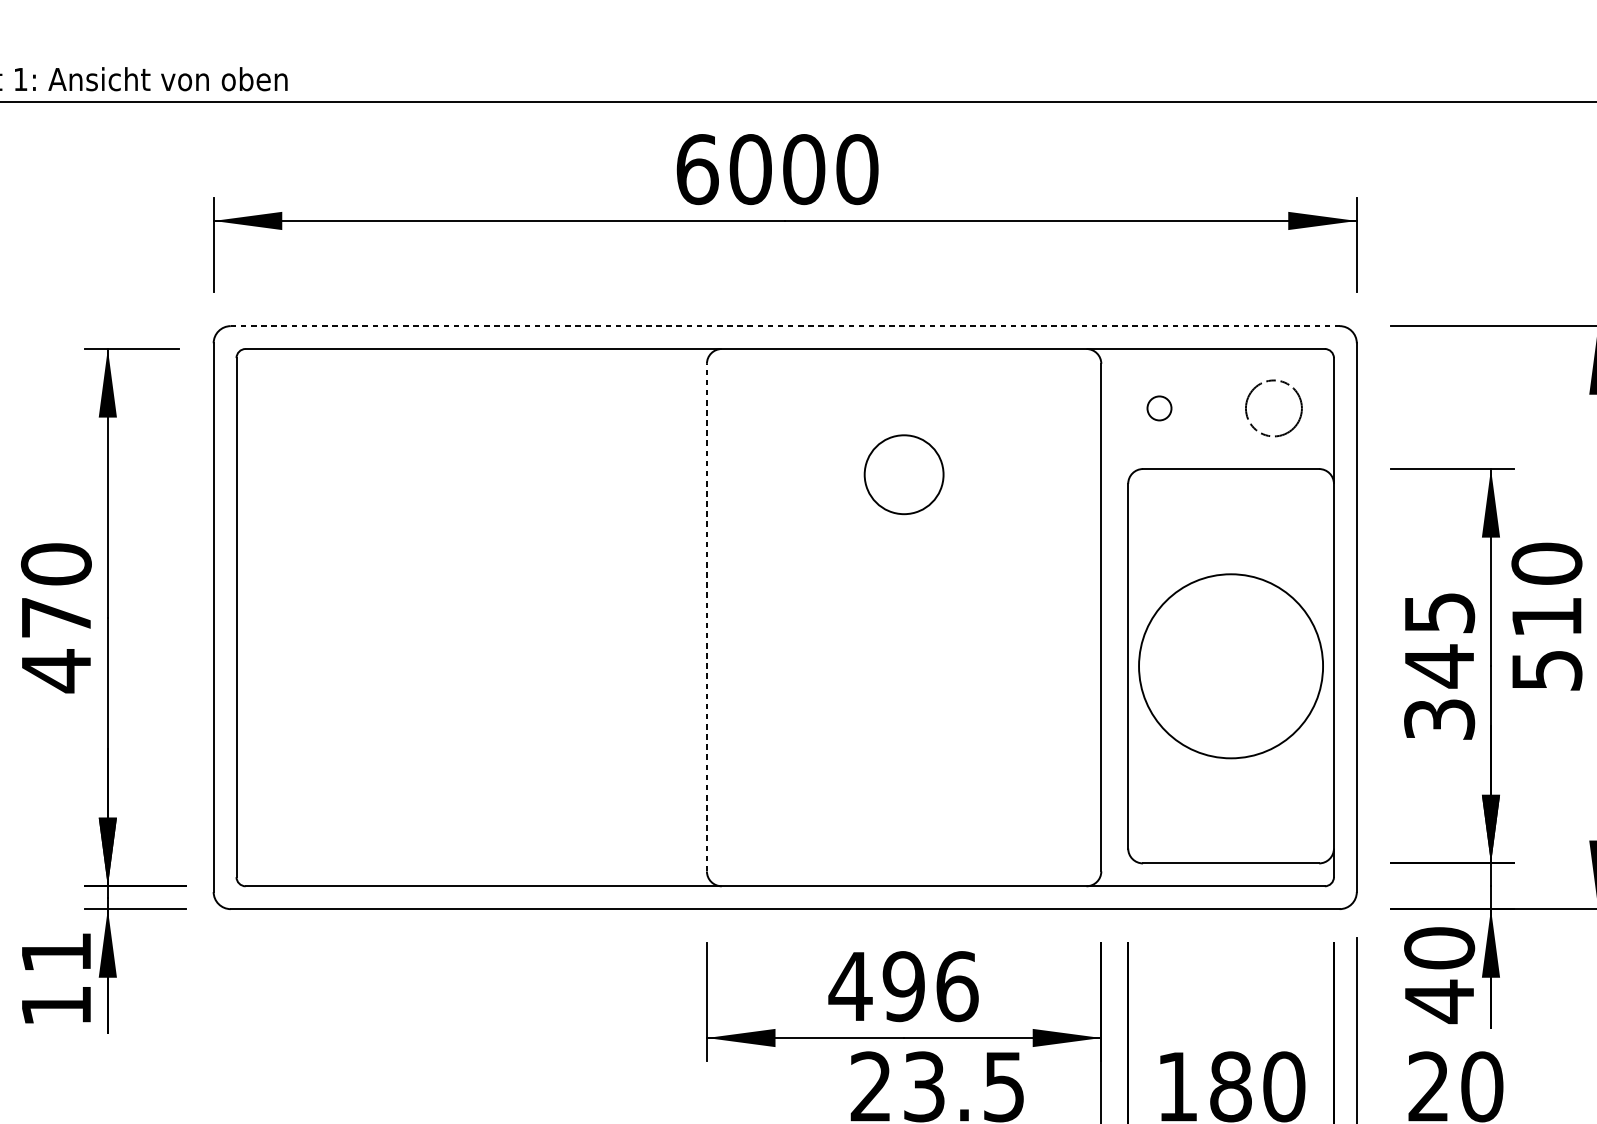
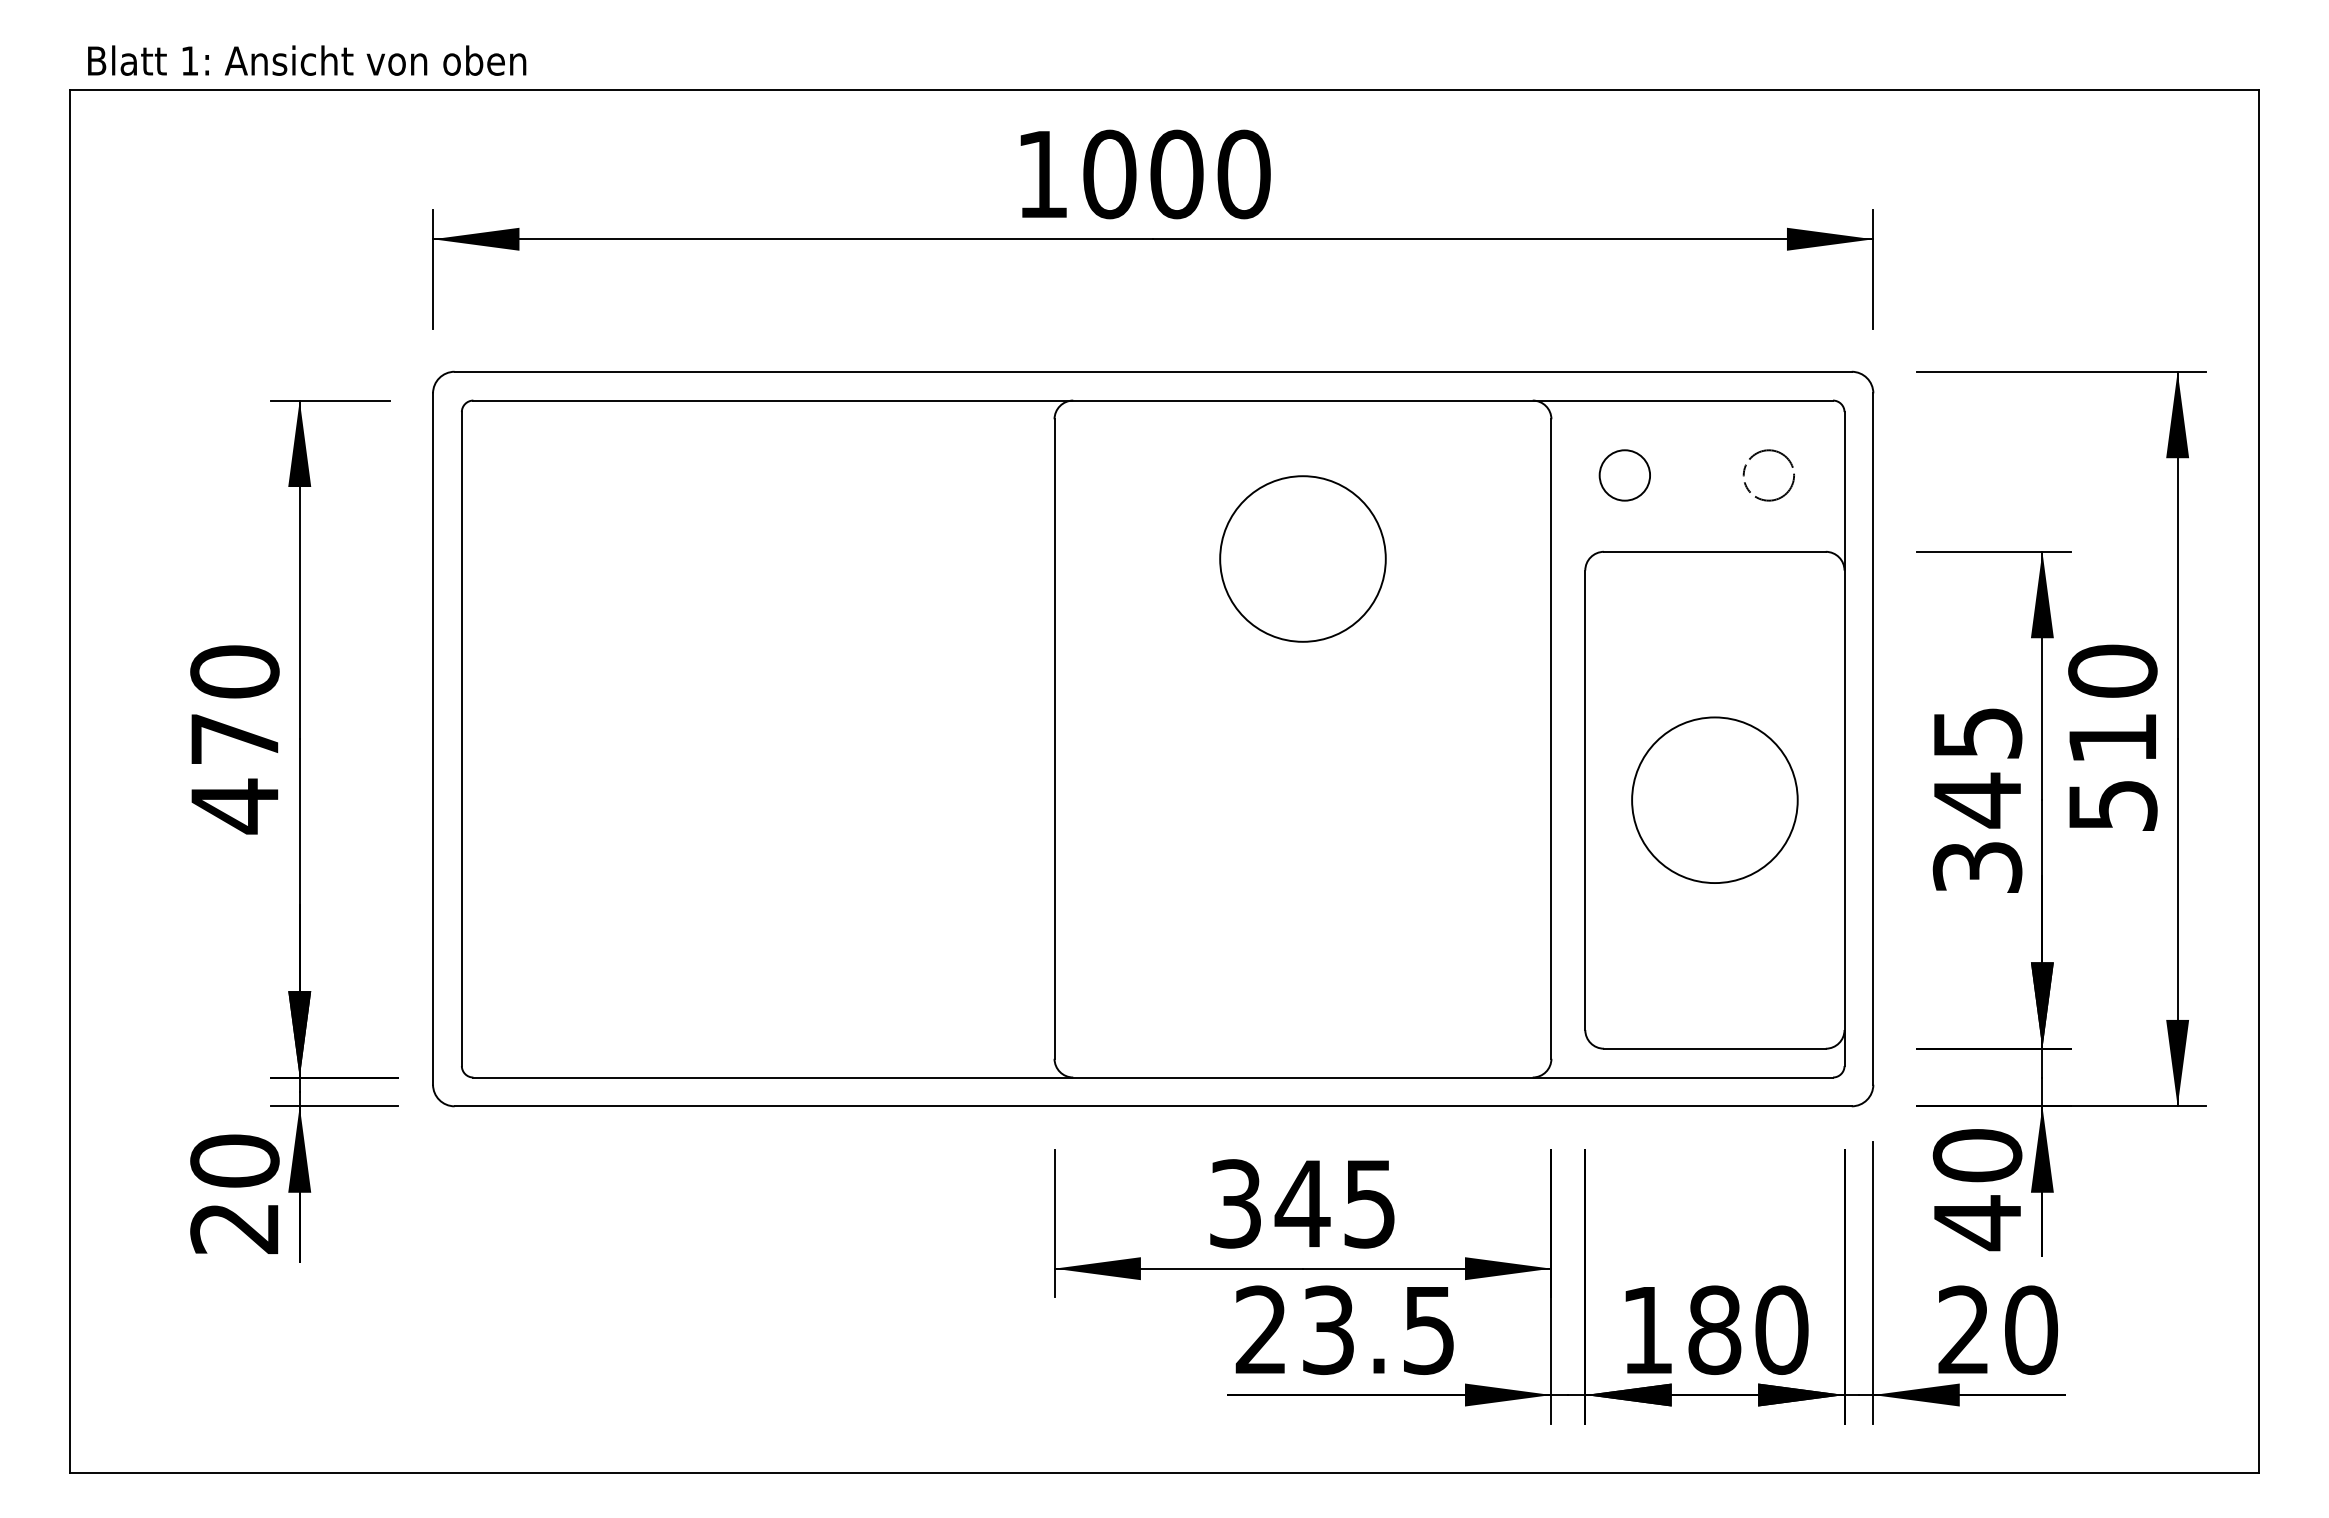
text: (697, 169) -> (1042, 174), 6000 -> 1000
line: (785, 325) -> (1153, 371), dashed -> solid
circle: (1159, 408) -> (1624, 475), size x1.67
circle: (1273, 408) -> (1768, 475), size x0.71
circle: (903, 474) -> (1302, 558), size x1.67
line: (706, 617) -> (1054, 739), dashed -> solid
circle: (1230, 665) -> (1714, 799), size x0.71
text: (56, 979) -> (234, 1194), 11 -> 20
text: (903, 986) -> (1302, 1203), 496 -> 345

